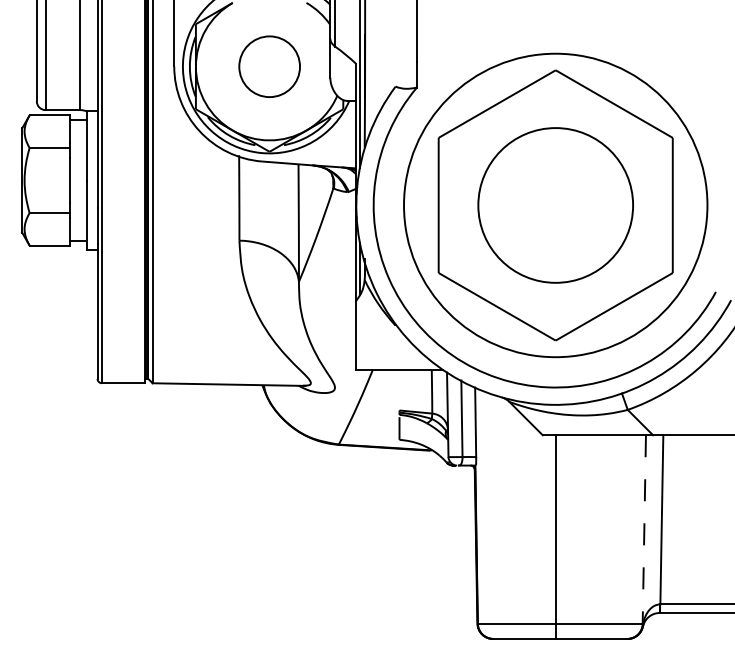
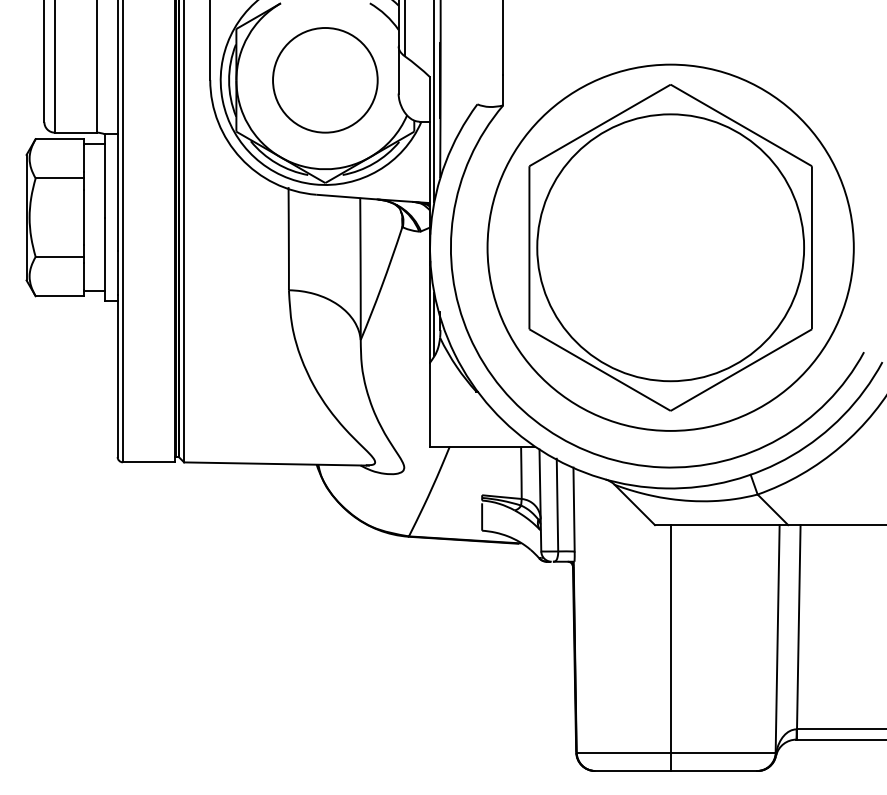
circle: (269, 66) -> (325, 80), size x1.43
circle: (555, 205) -> (670, 247), size x1.43
line: (644, 529) -> (777, 638), dashed -> solid

